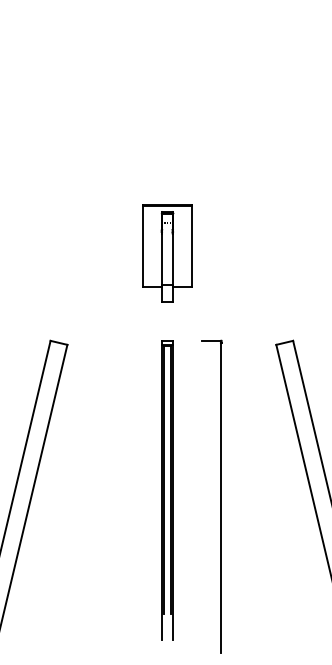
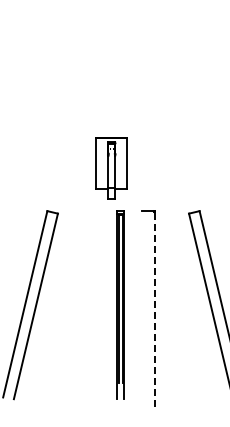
part: (167, 253) -> (111, 168), moved
line: (221, 495) -> (154, 308), solid -> dashed

